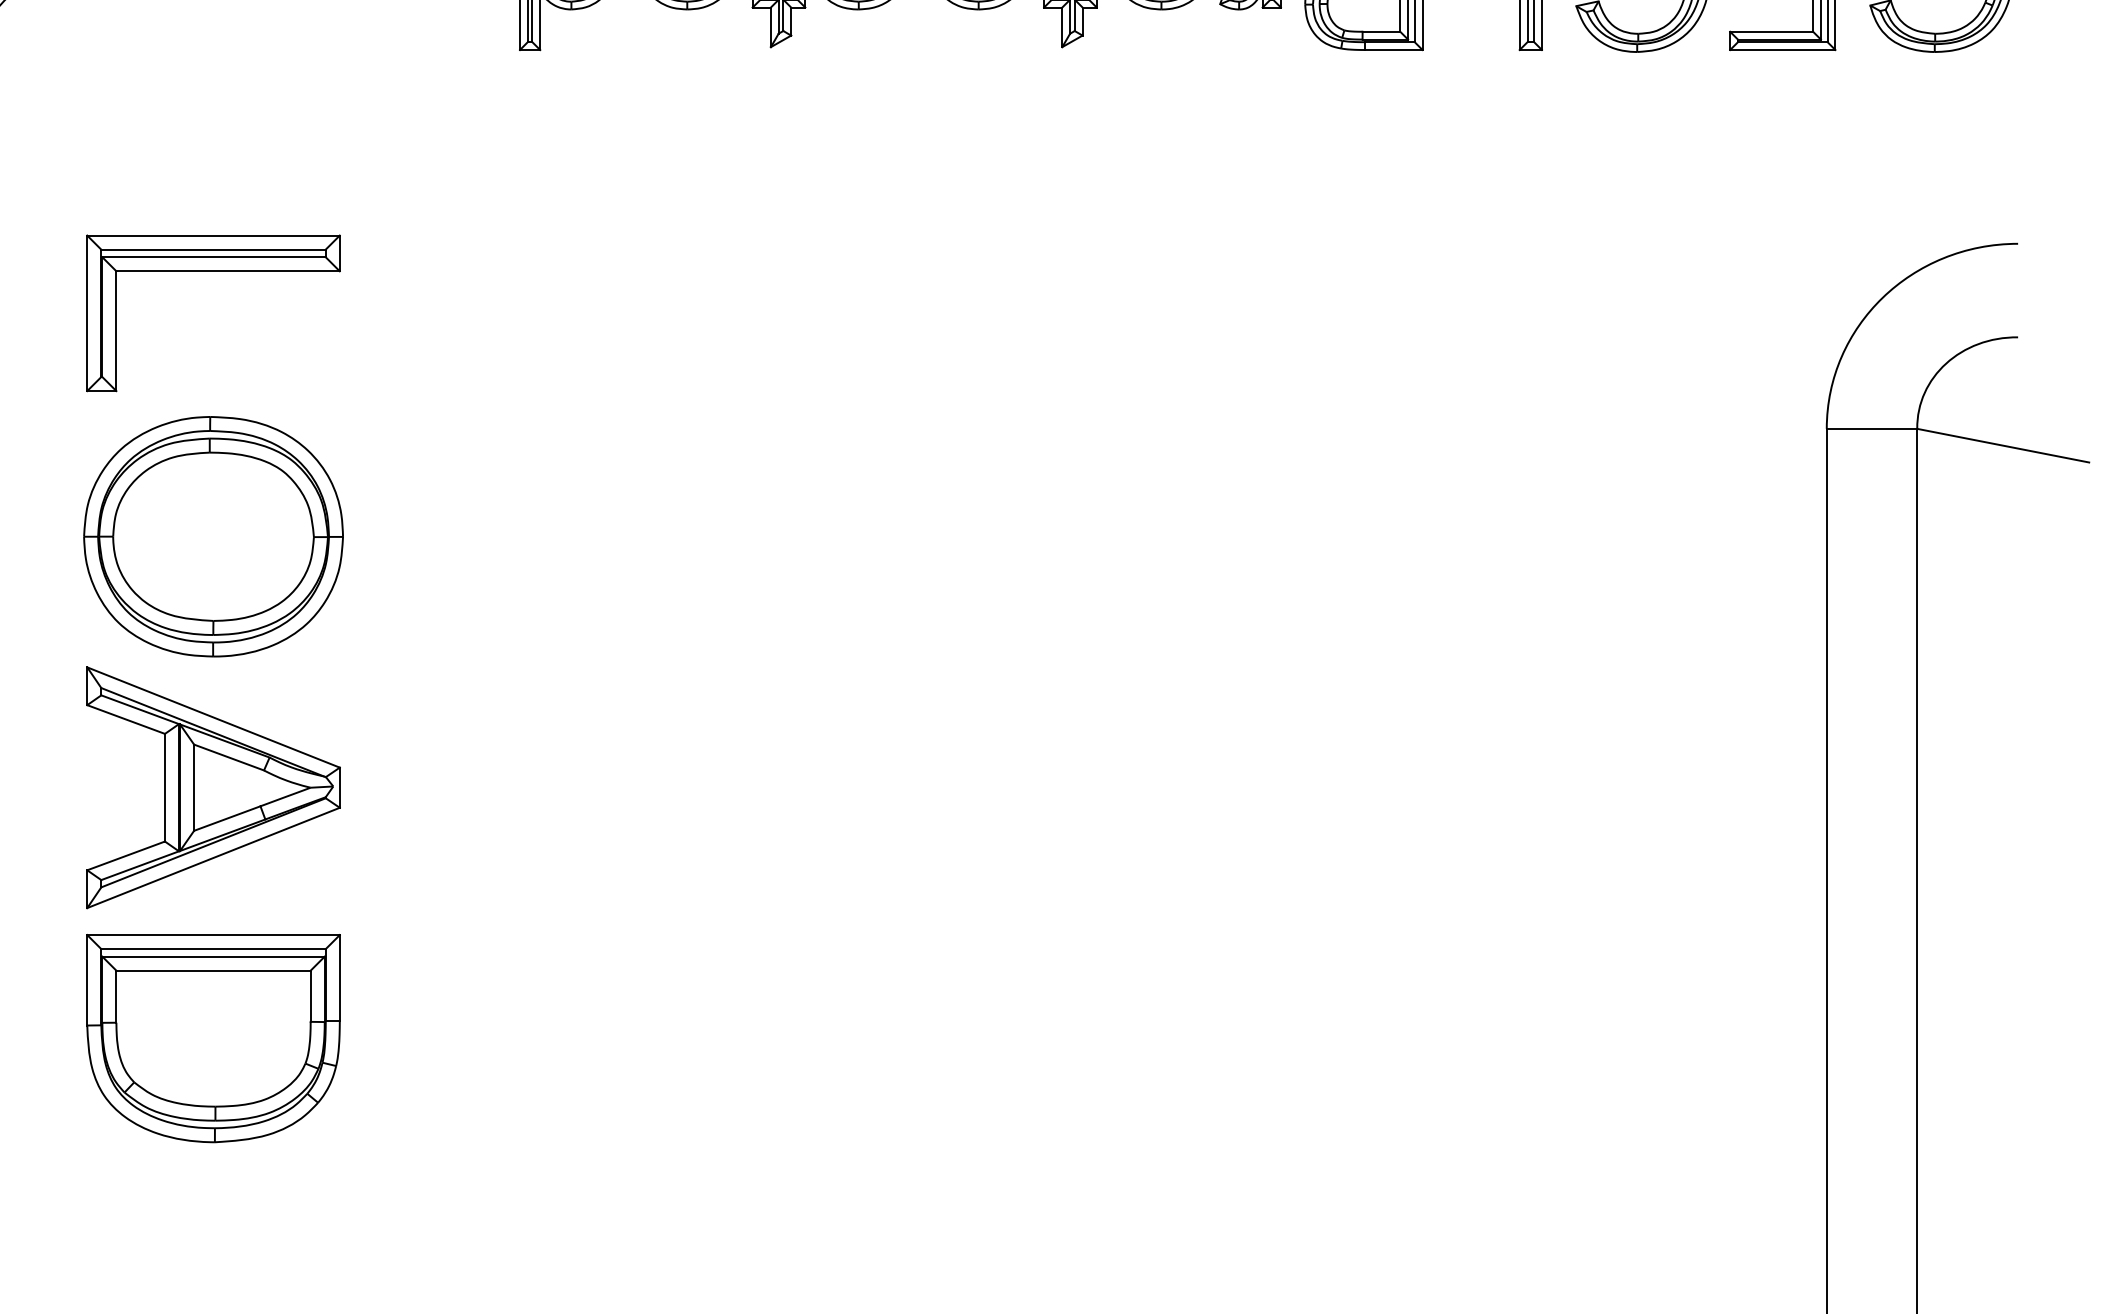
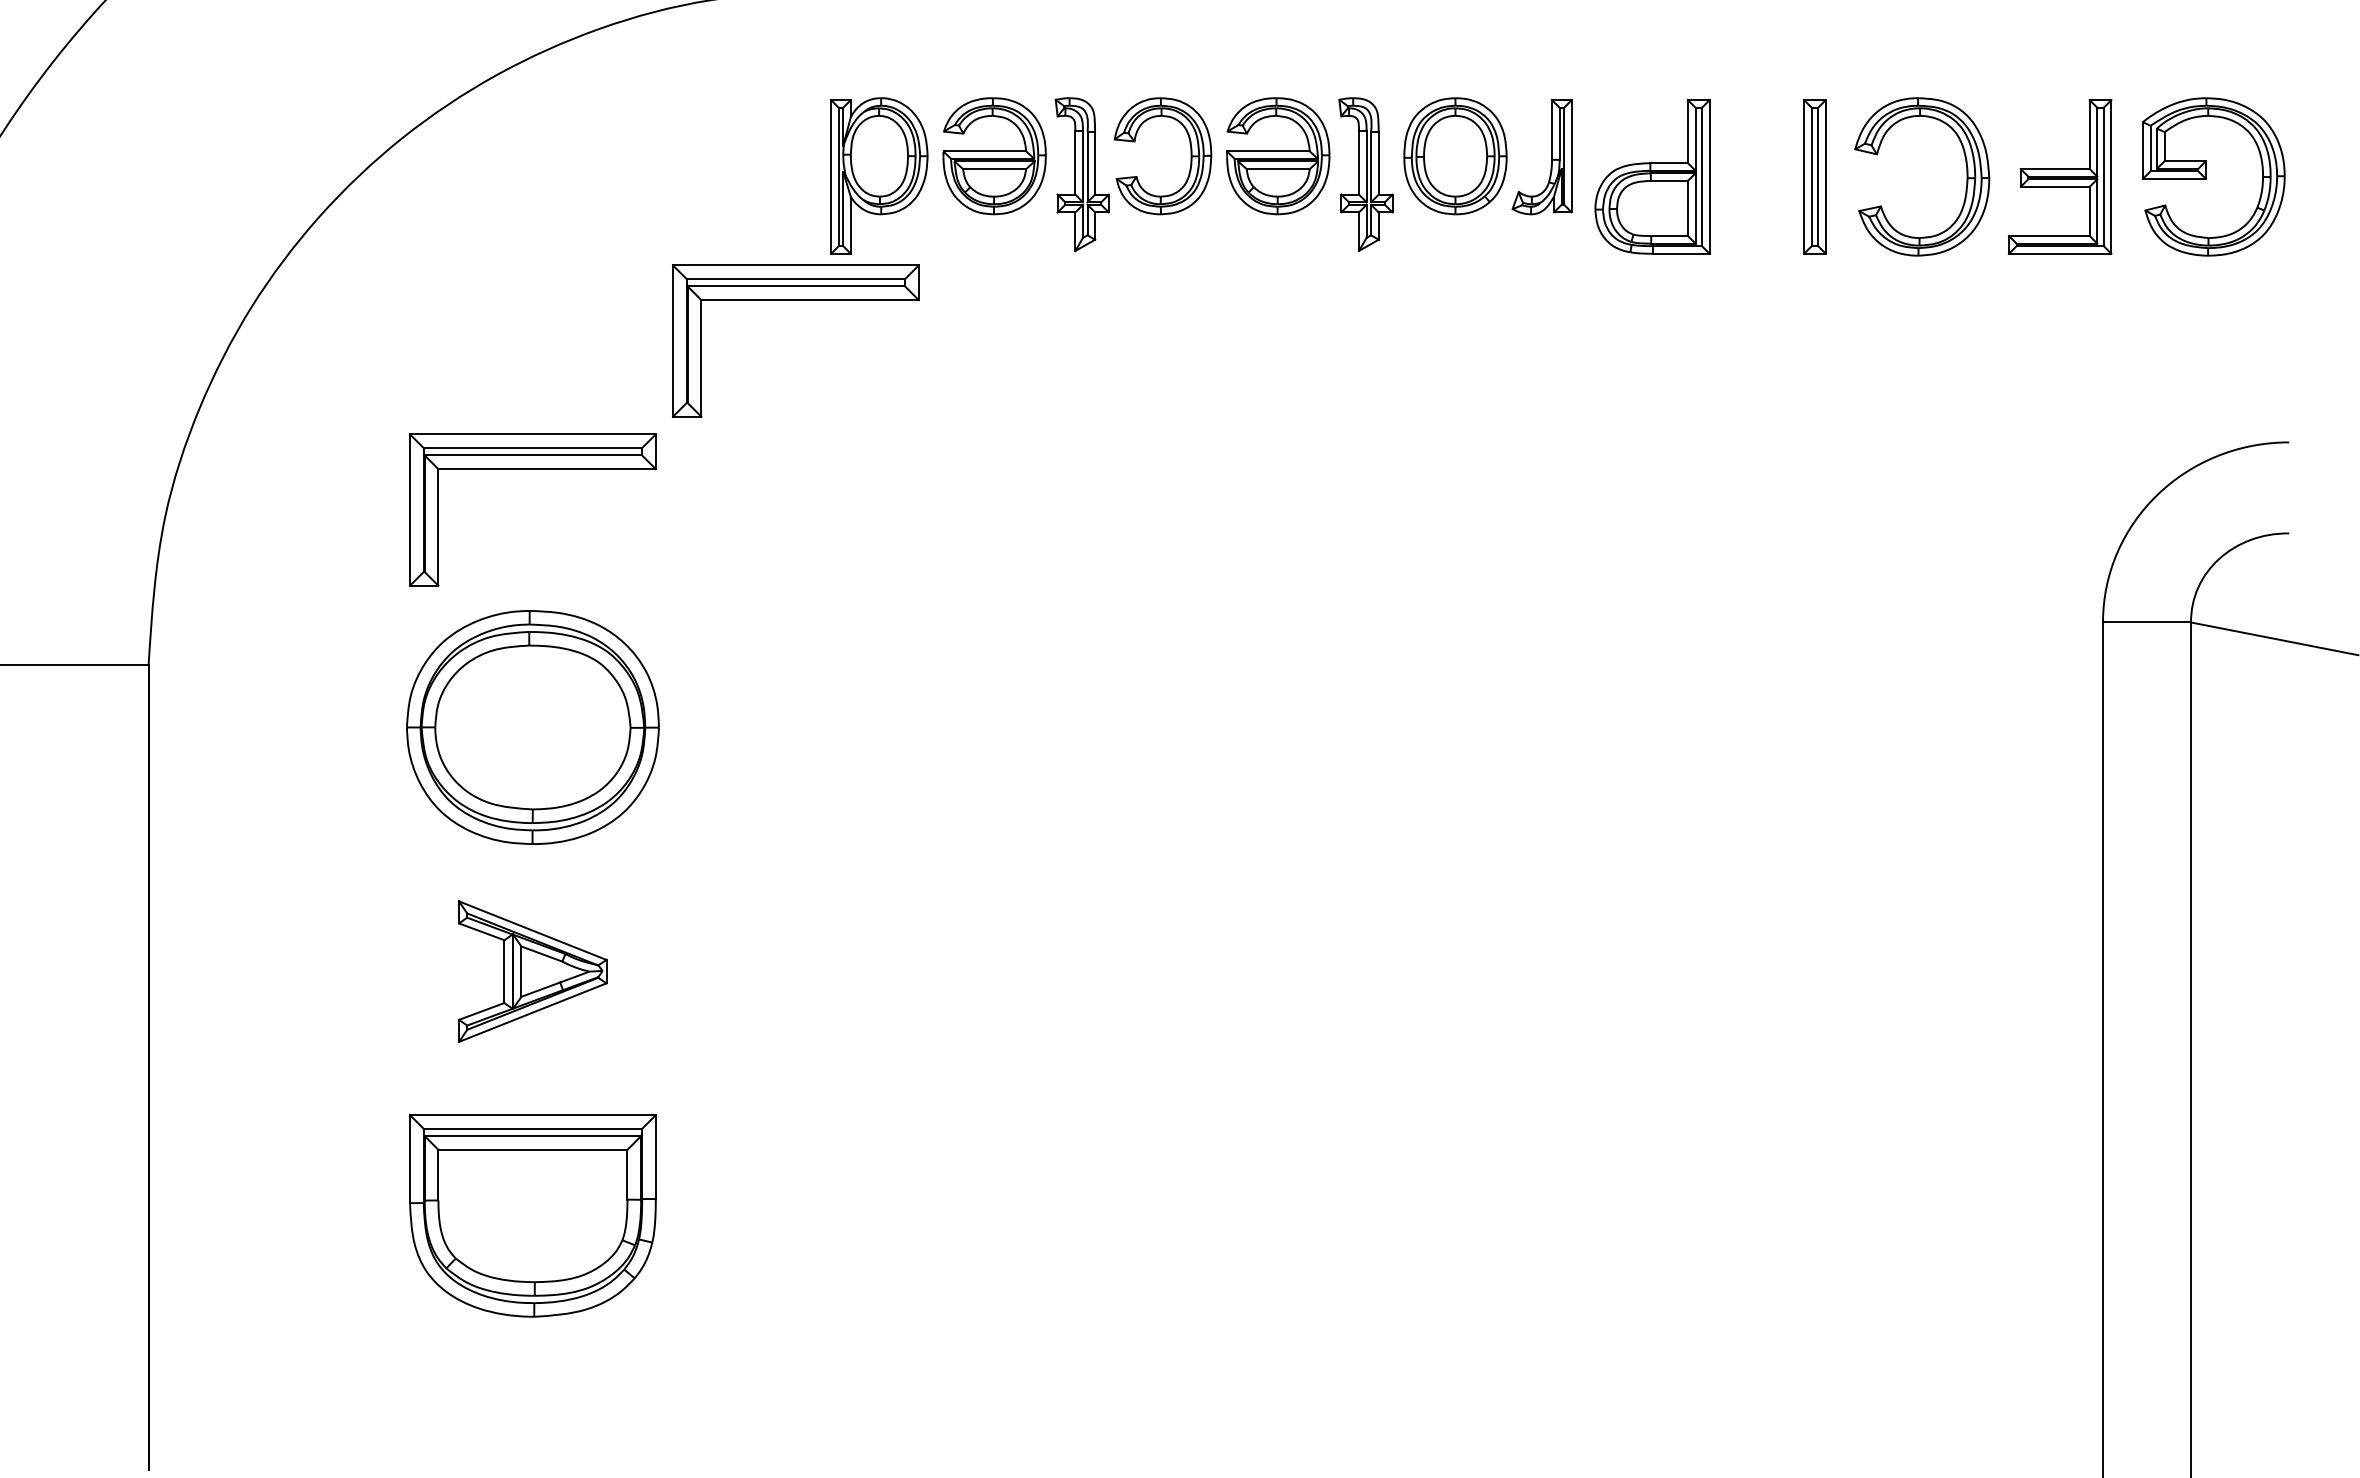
part: (483, 98) -> (795, 300), added
part: (213, 787) -> (532, 971), size x0.6

